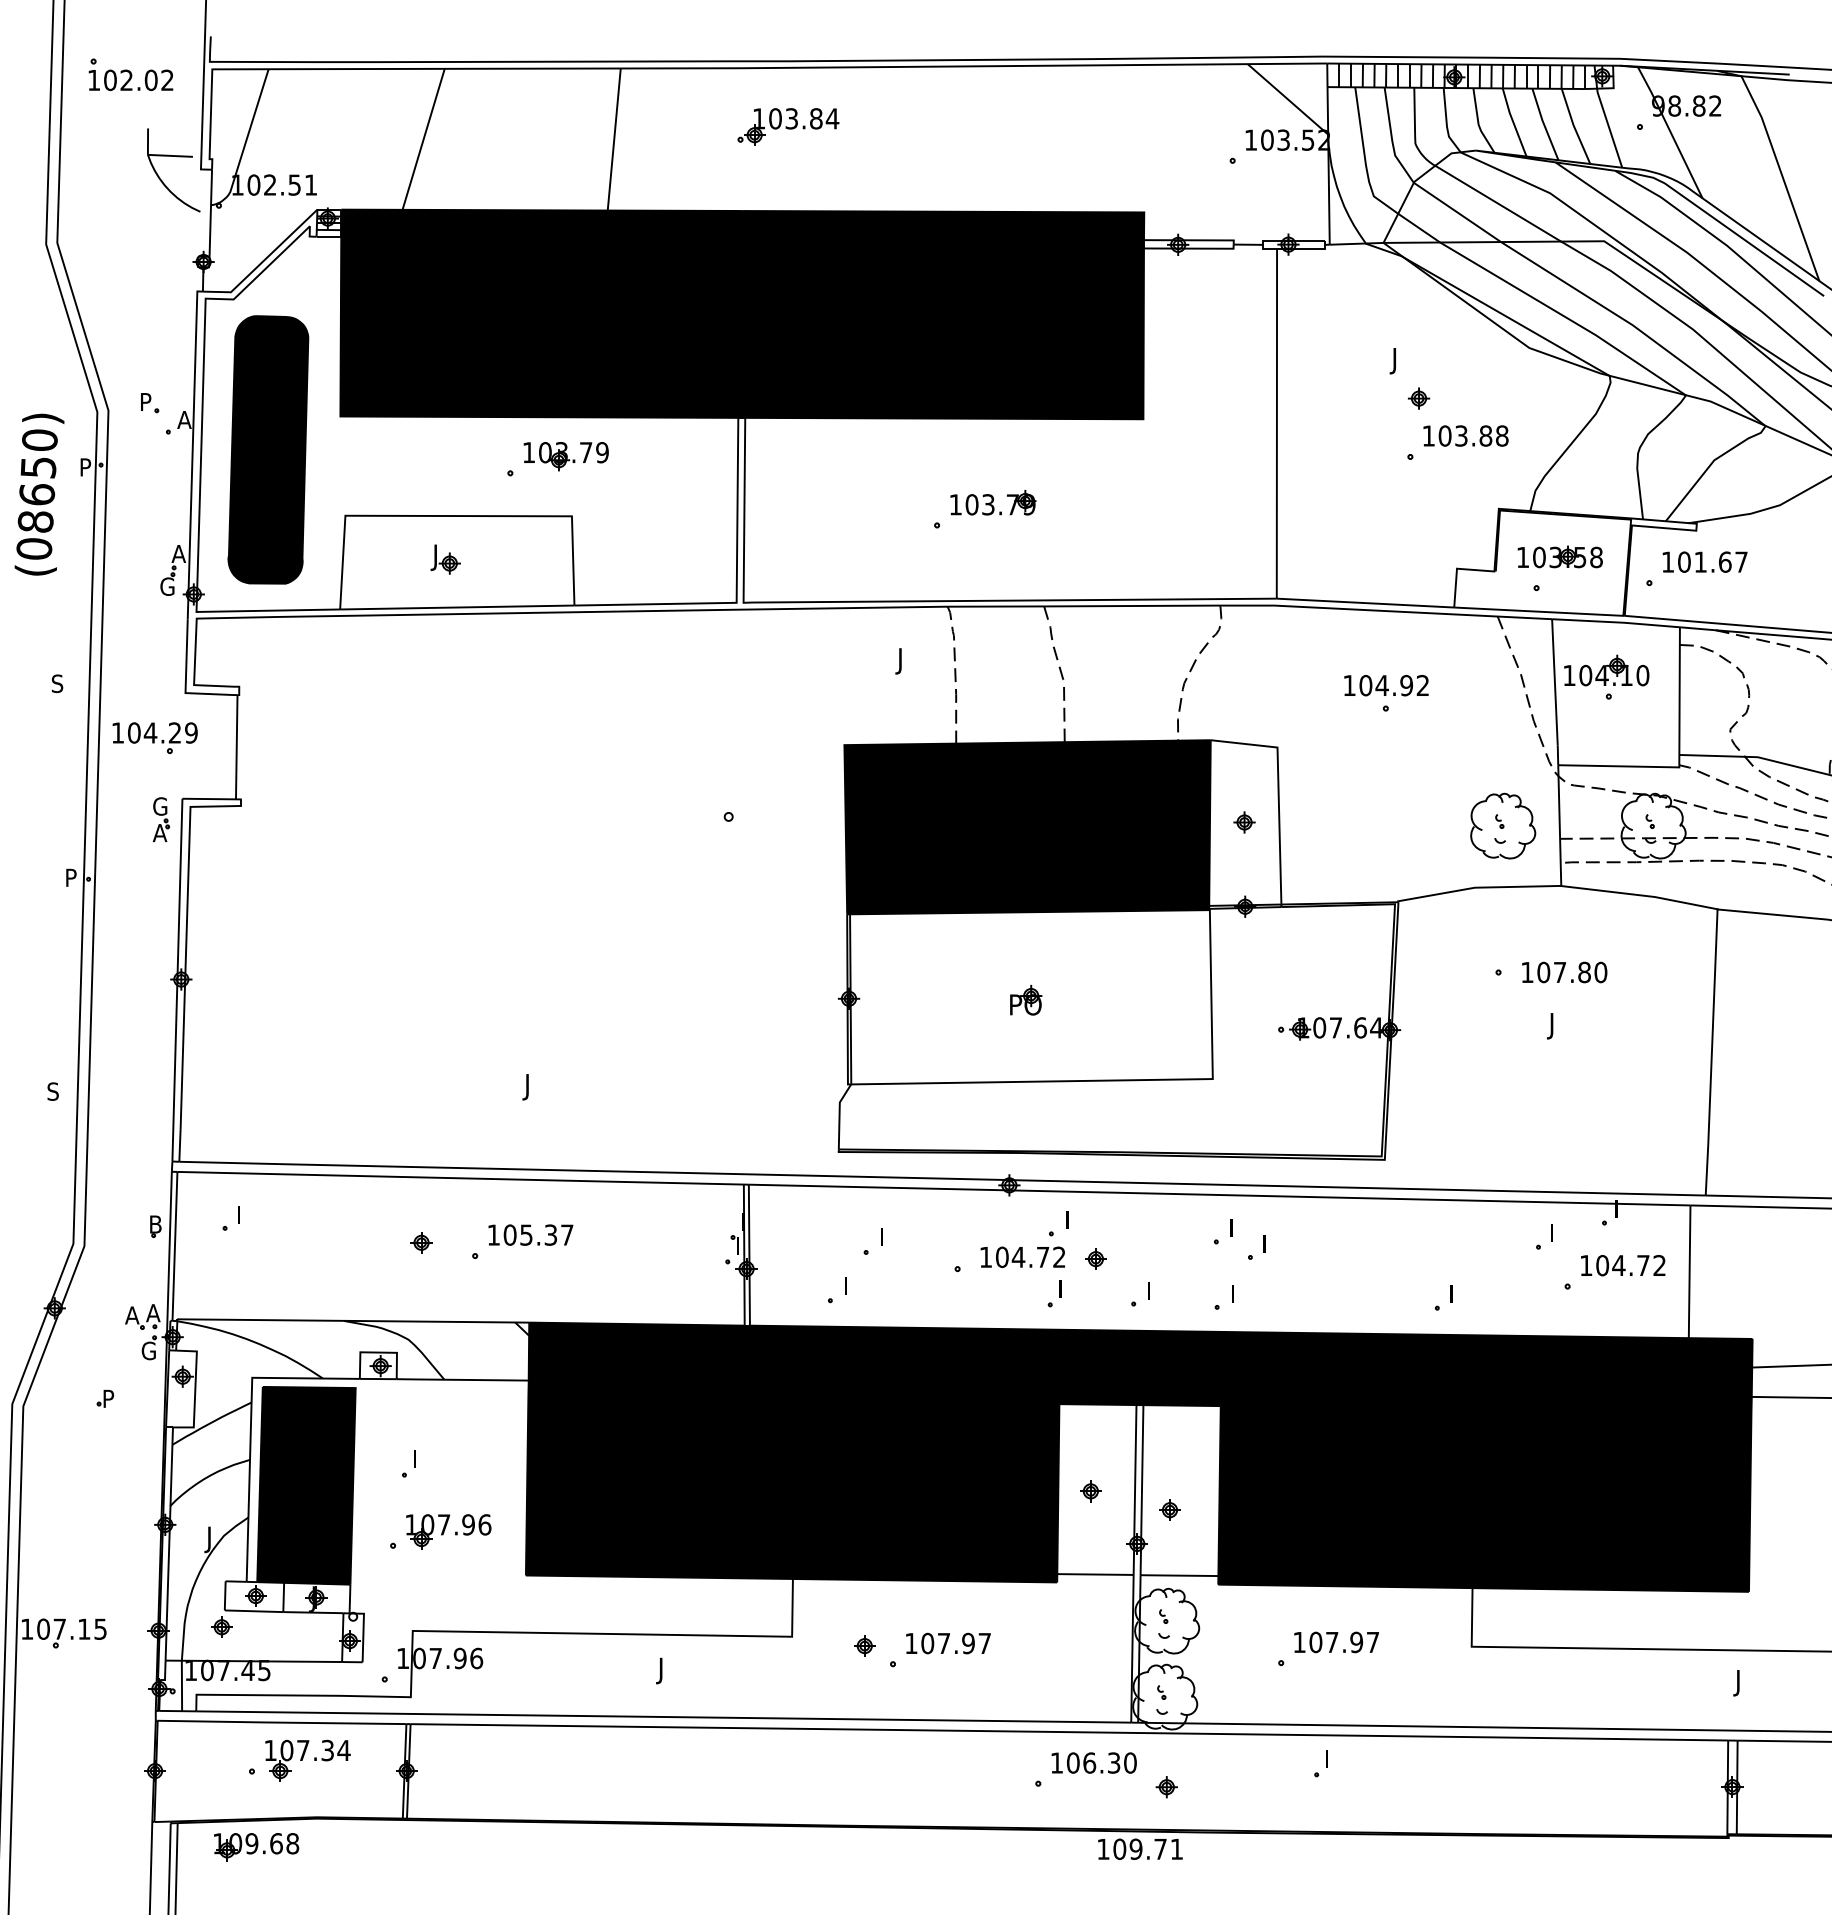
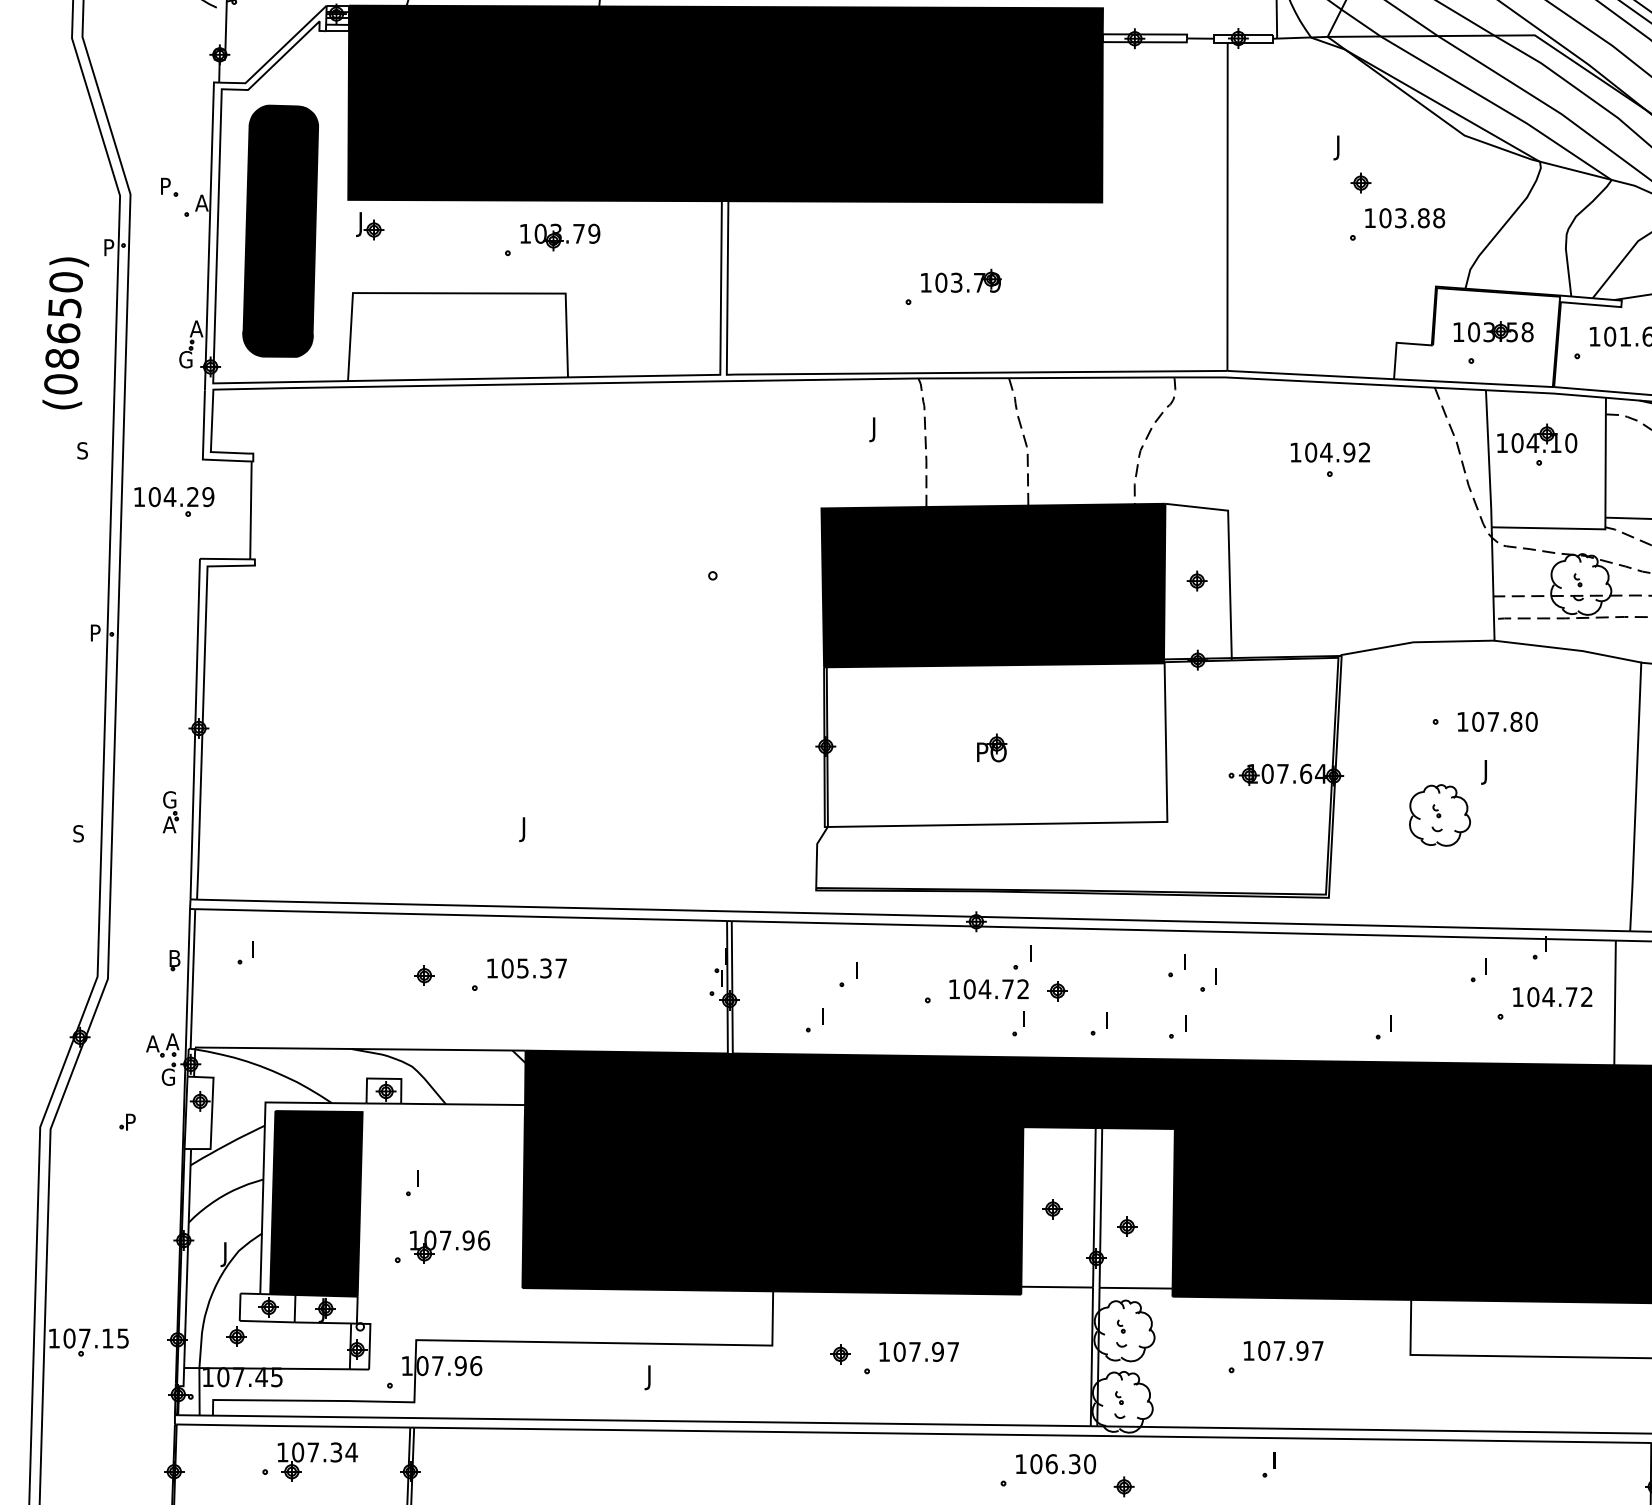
text: (39, 494) -> (65, 333), moved
part: (445, 559) -> (369, 226), moved
part: (161, 819) -> (170, 812), moved
part: (1503, 825) -> (1440, 814), moved

